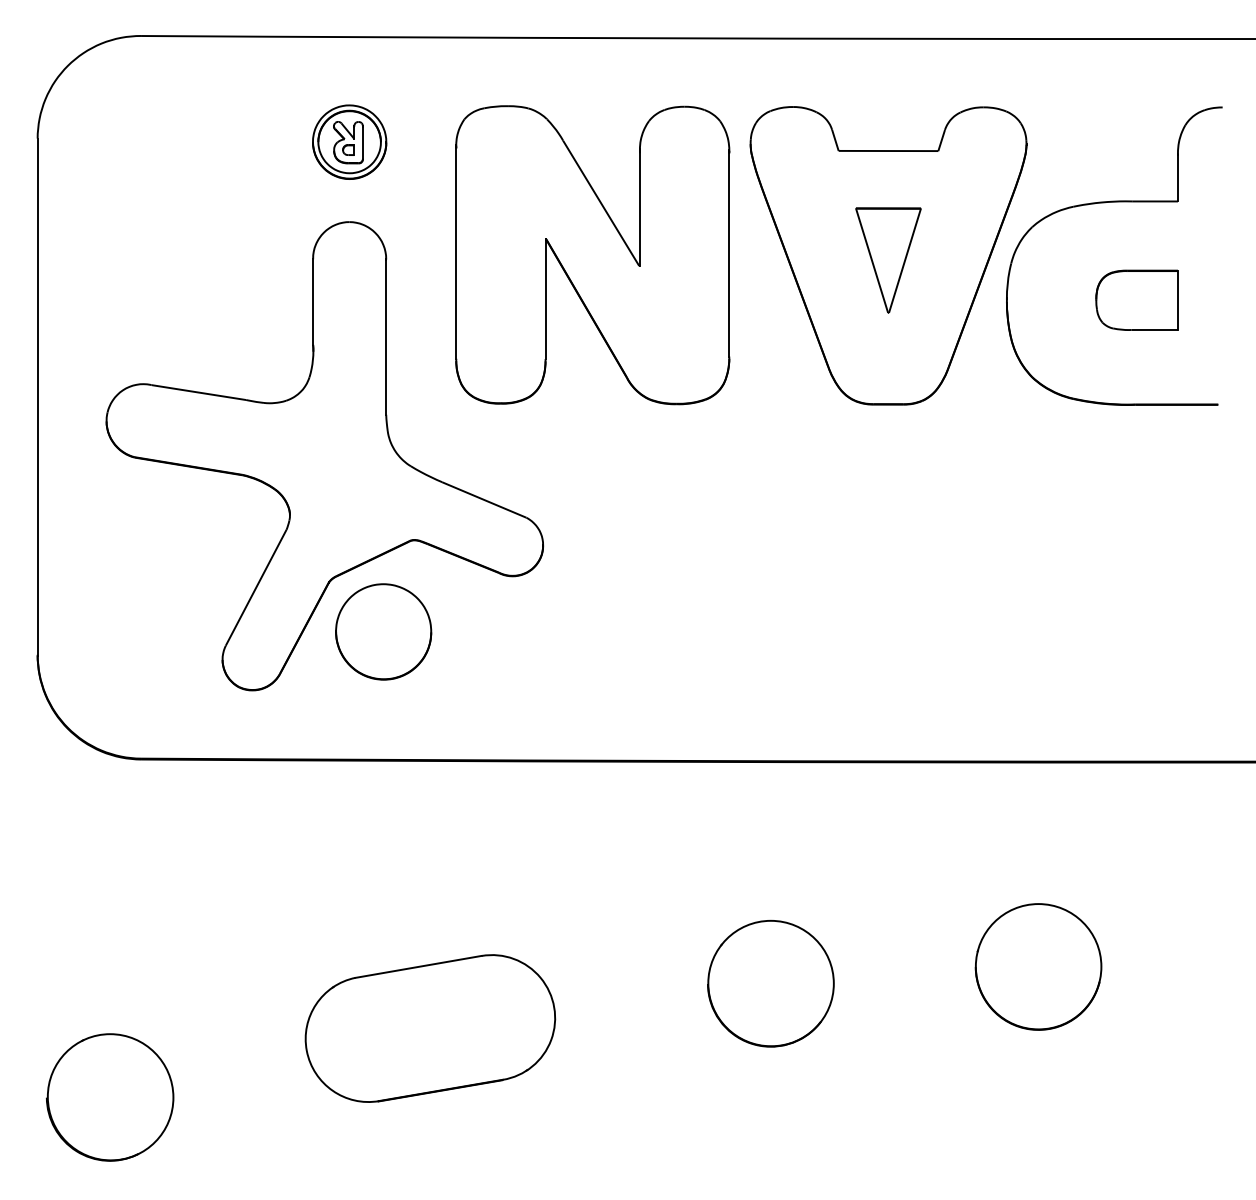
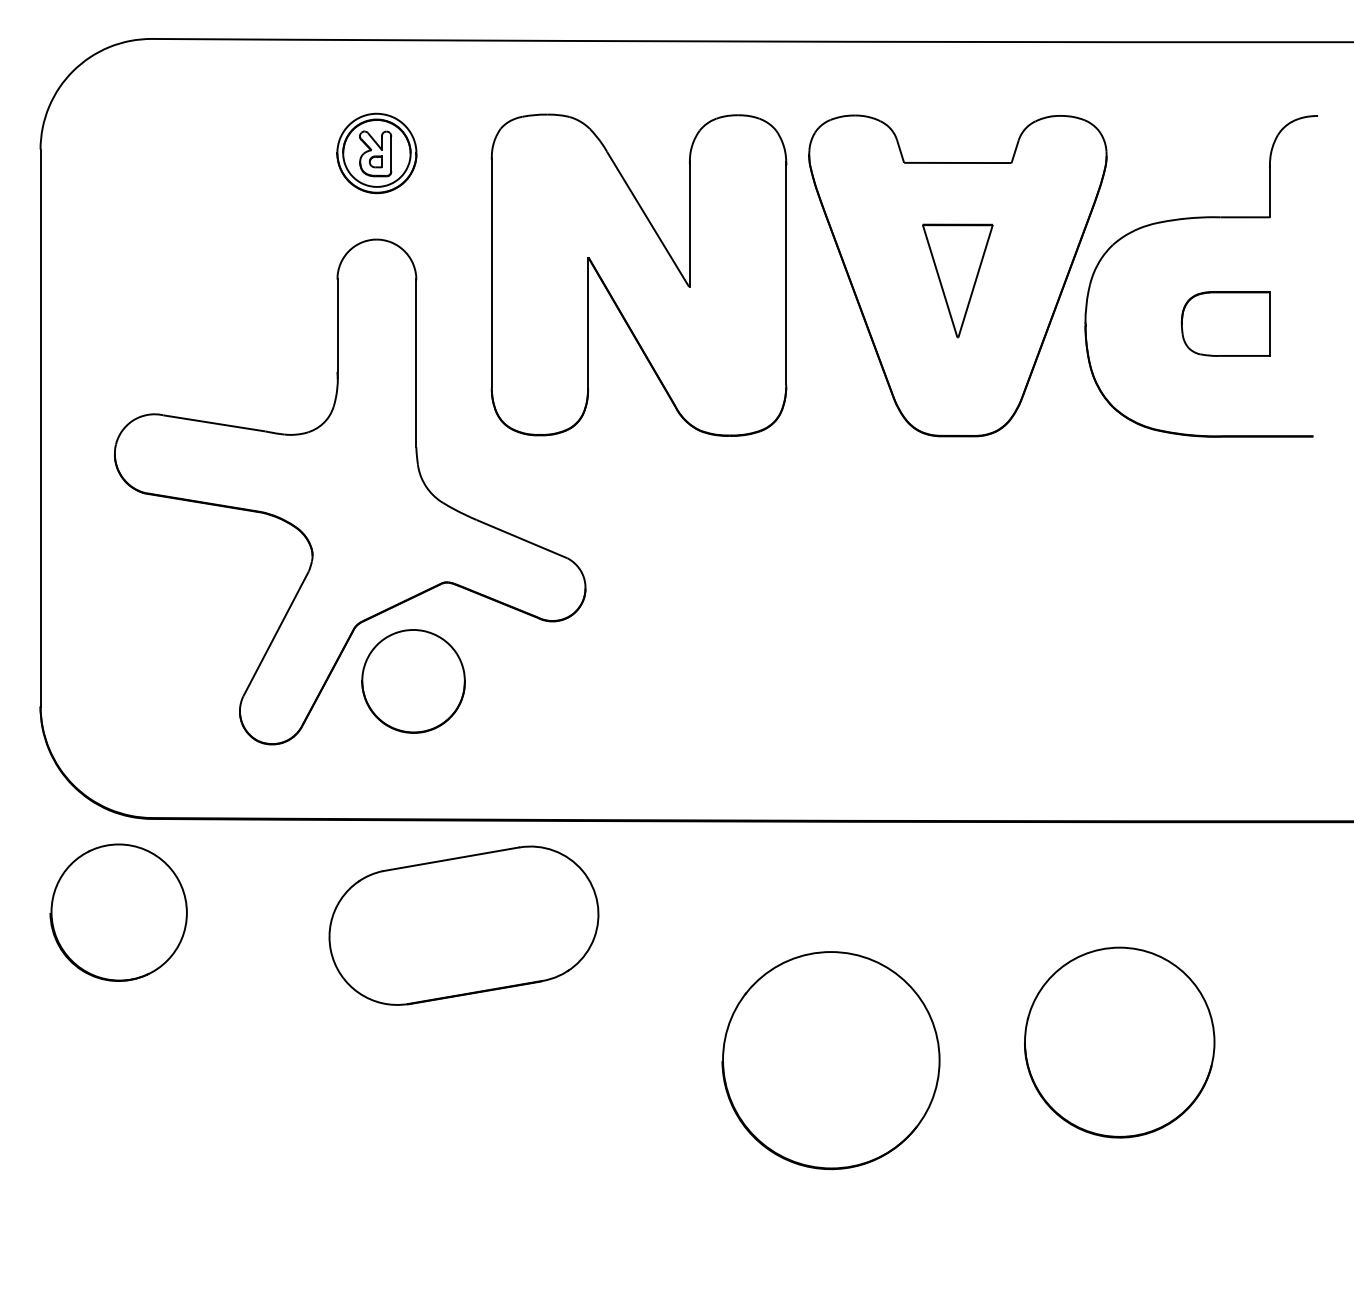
part: (1038, 966) -> (1119, 1042), size x1.4
part: (770, 983) -> (830, 1060), size x1.6
part: (430, 1028) -> (464, 925), moved
part: (110, 1097) -> (119, 912), moved

